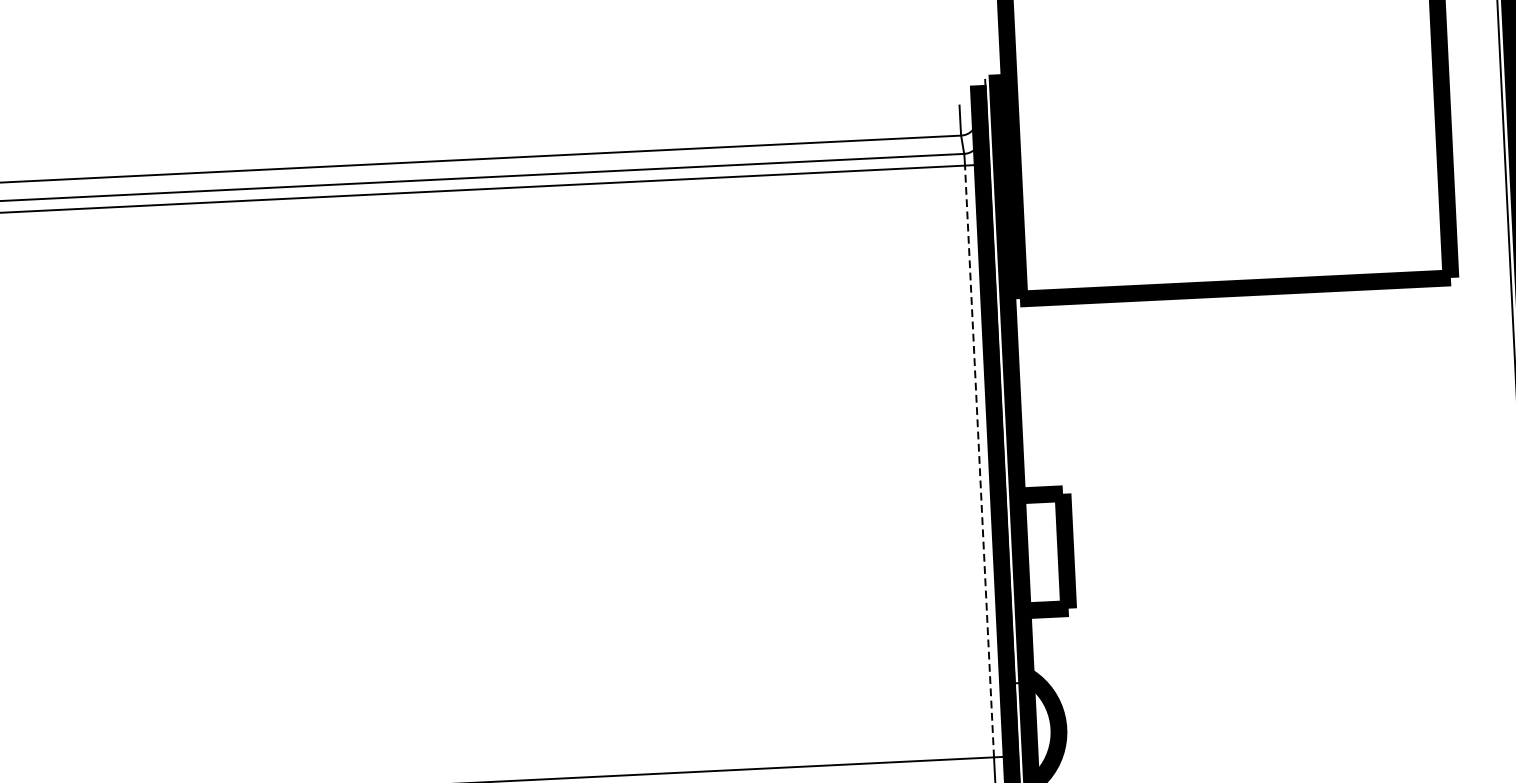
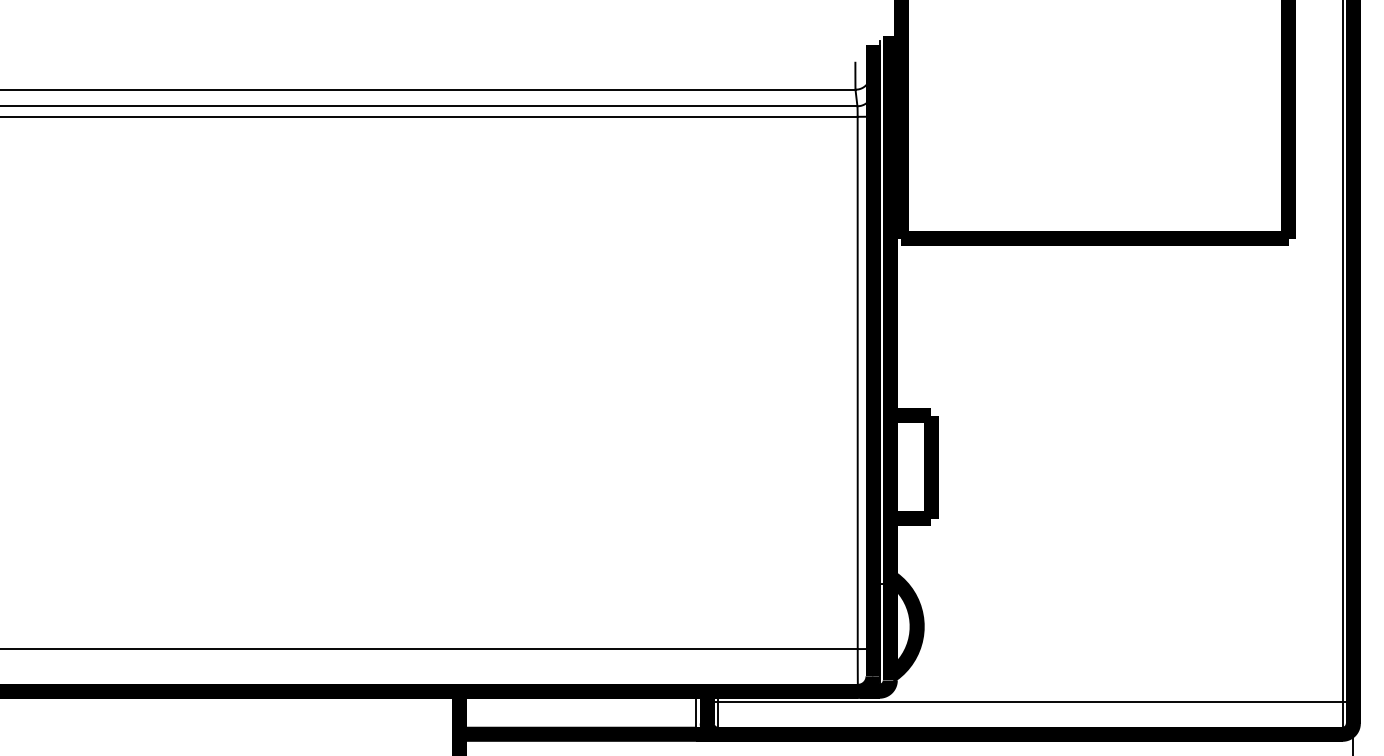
line: (979, 461) -> (857, 382), dashed -> solid

